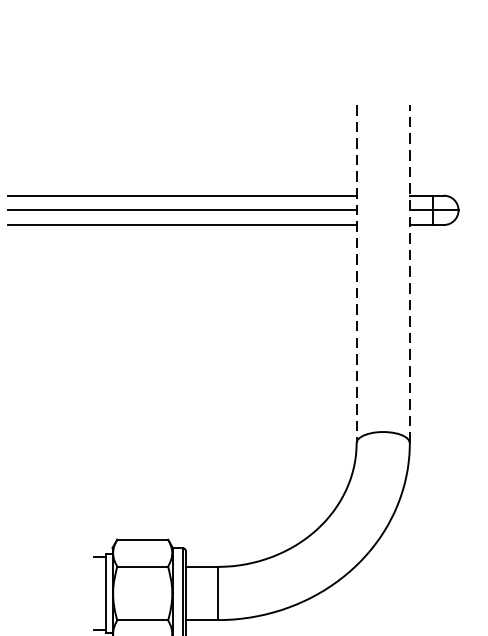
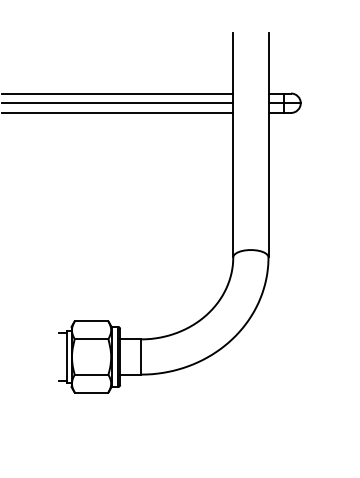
line: (356, 274) -> (233, 145), dashed -> solid
line: (409, 274) -> (268, 145), dashed -> solid

